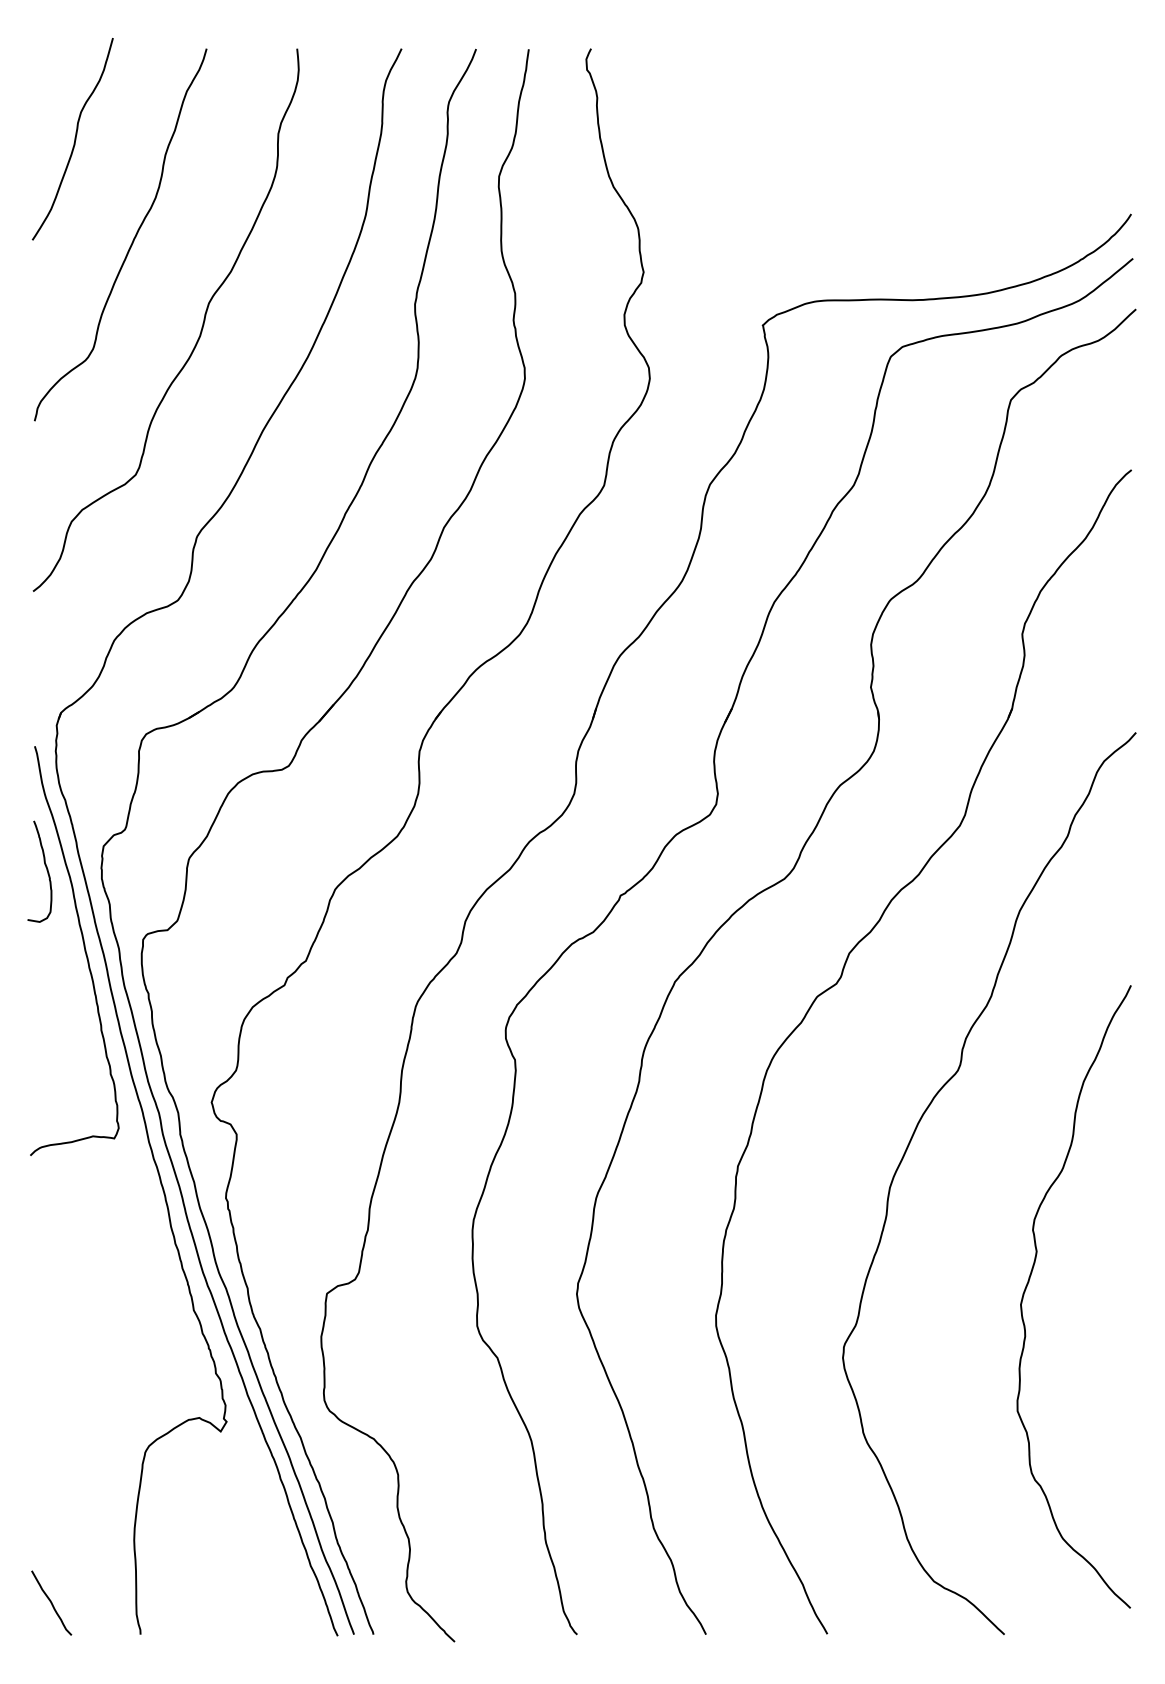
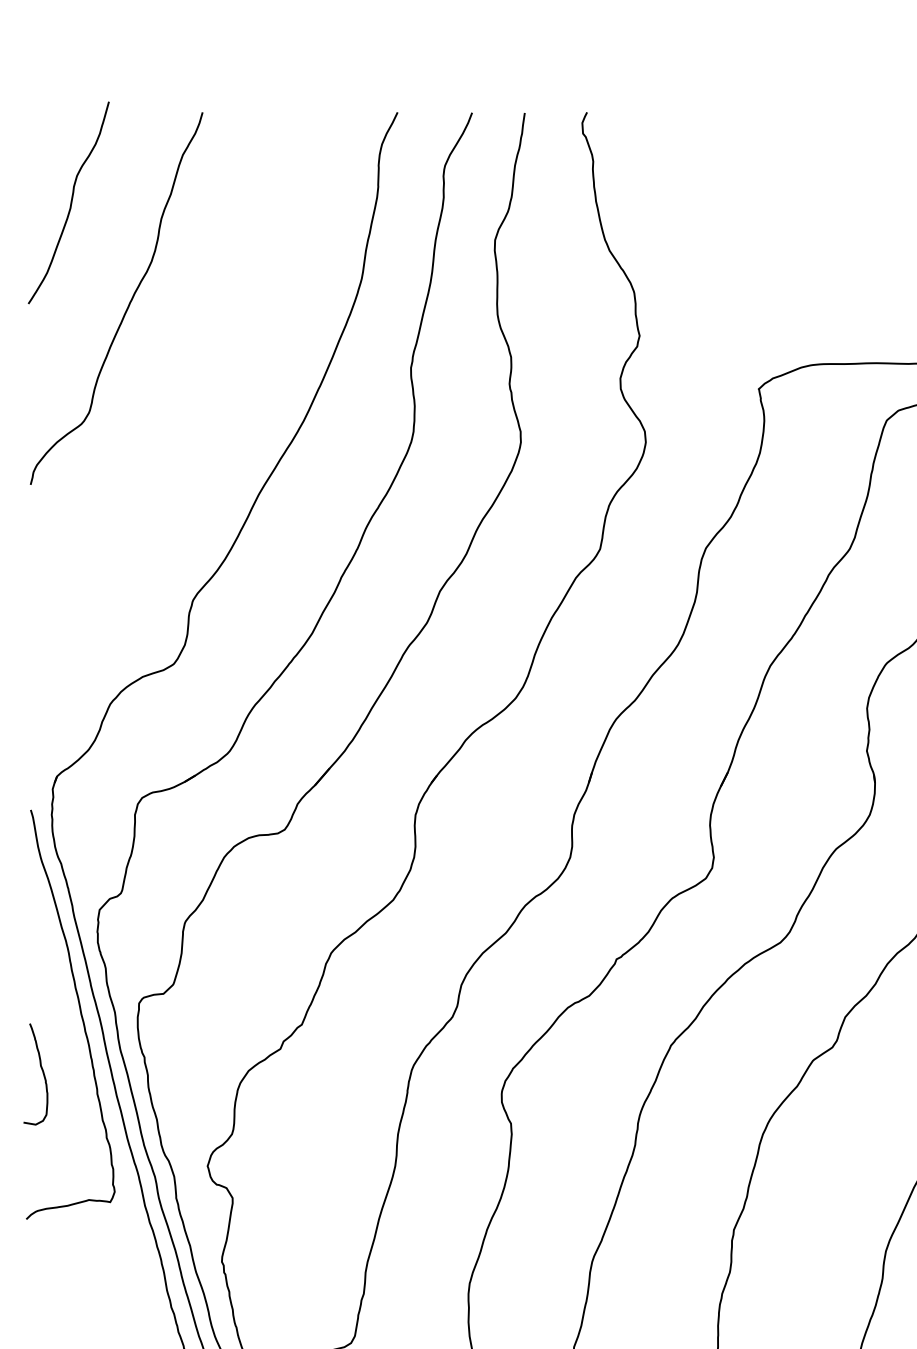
curve: (200, 330) -> (196, 394), removed
curve: (46, 870) -> (42, 1073), moved

